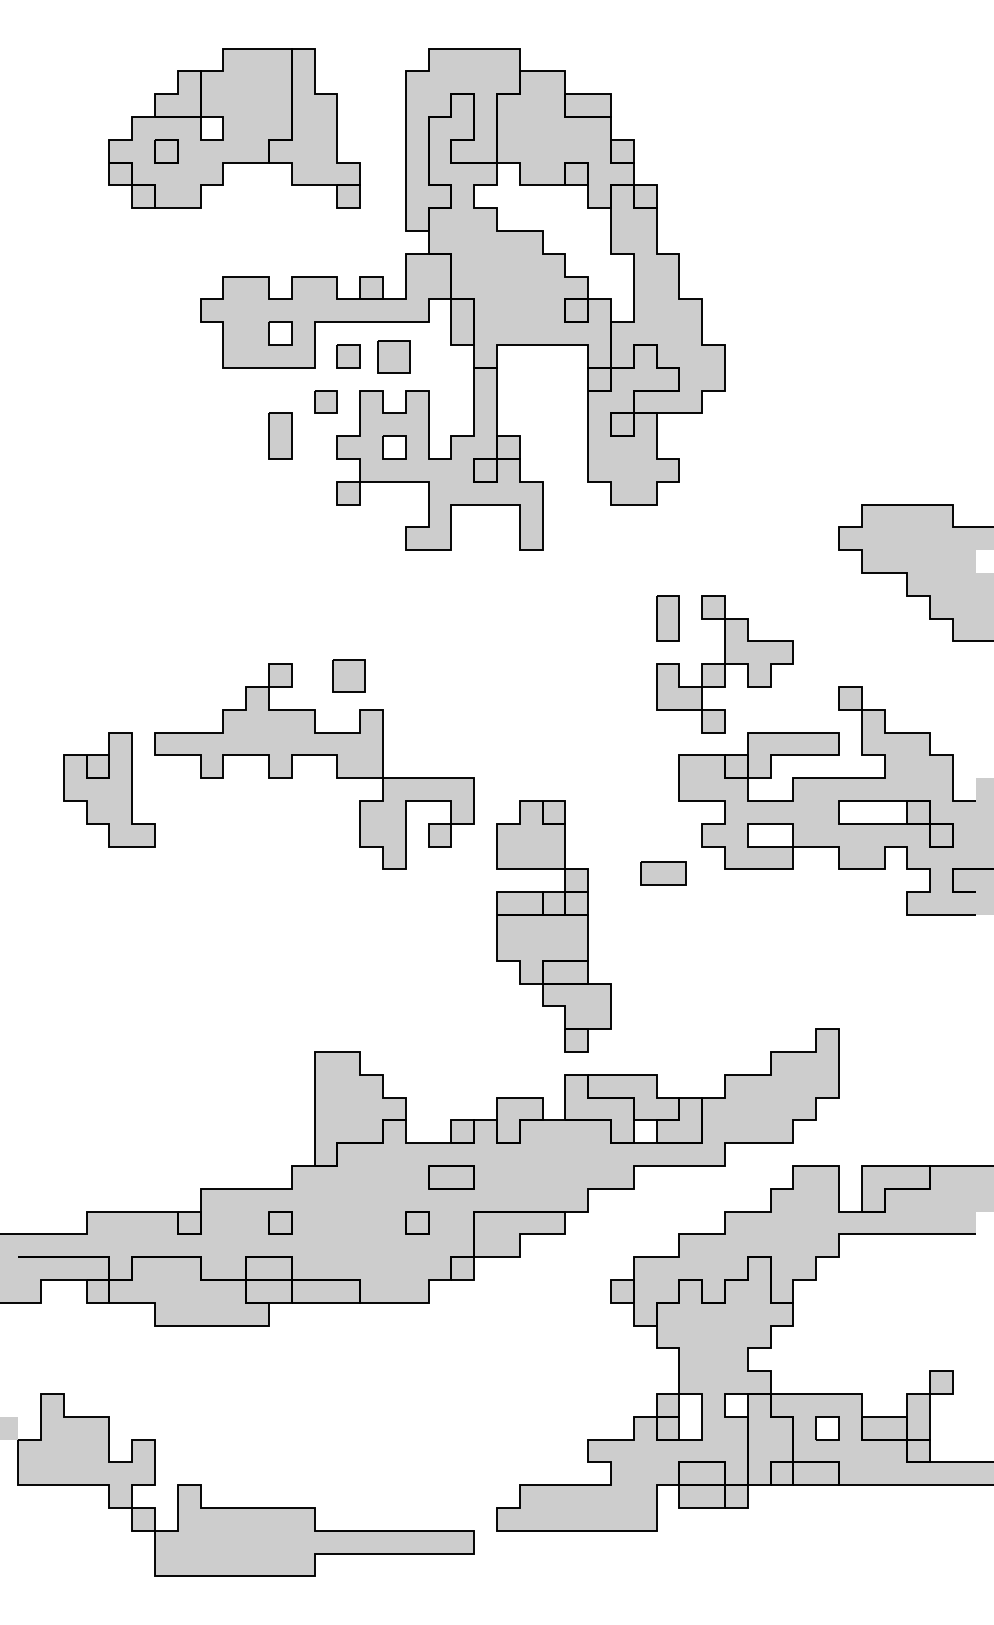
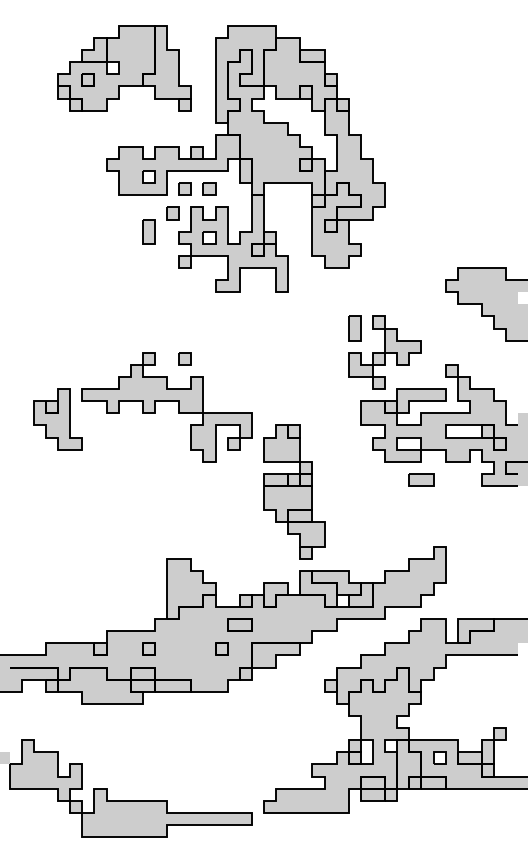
part: (394, 354) -> (209, 188), size x0.71
part: (347, 675) -> (184, 358), size x0.71
part: (663, 872) -> (421, 479), moved

